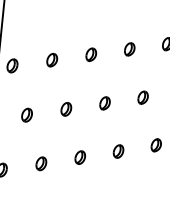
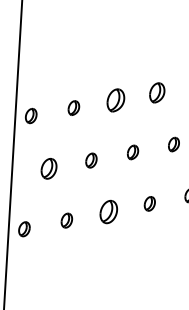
part: (129, 49) -> (157, 92), size x1.4
part: (90, 54) -> (115, 100), size x1.6
part: (27, 115) -> (49, 168), size x1.4
part: (80, 157) -> (108, 212), size x1.6

